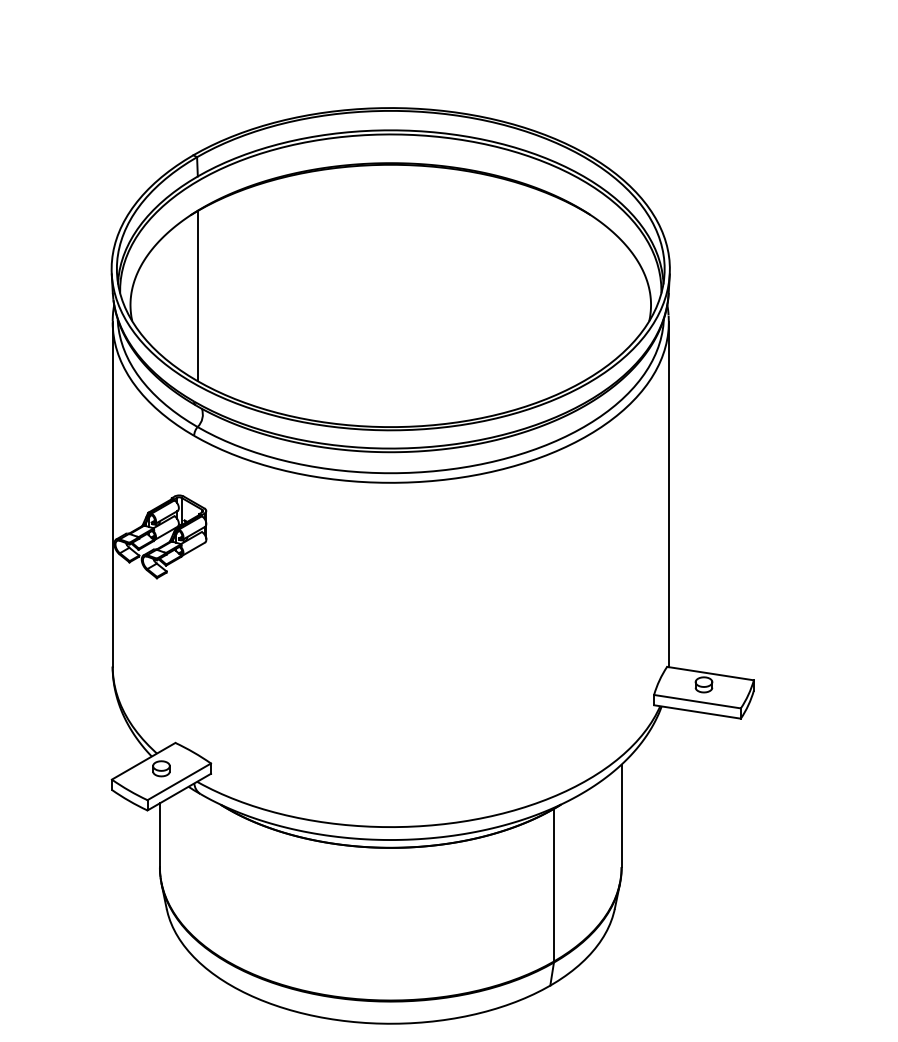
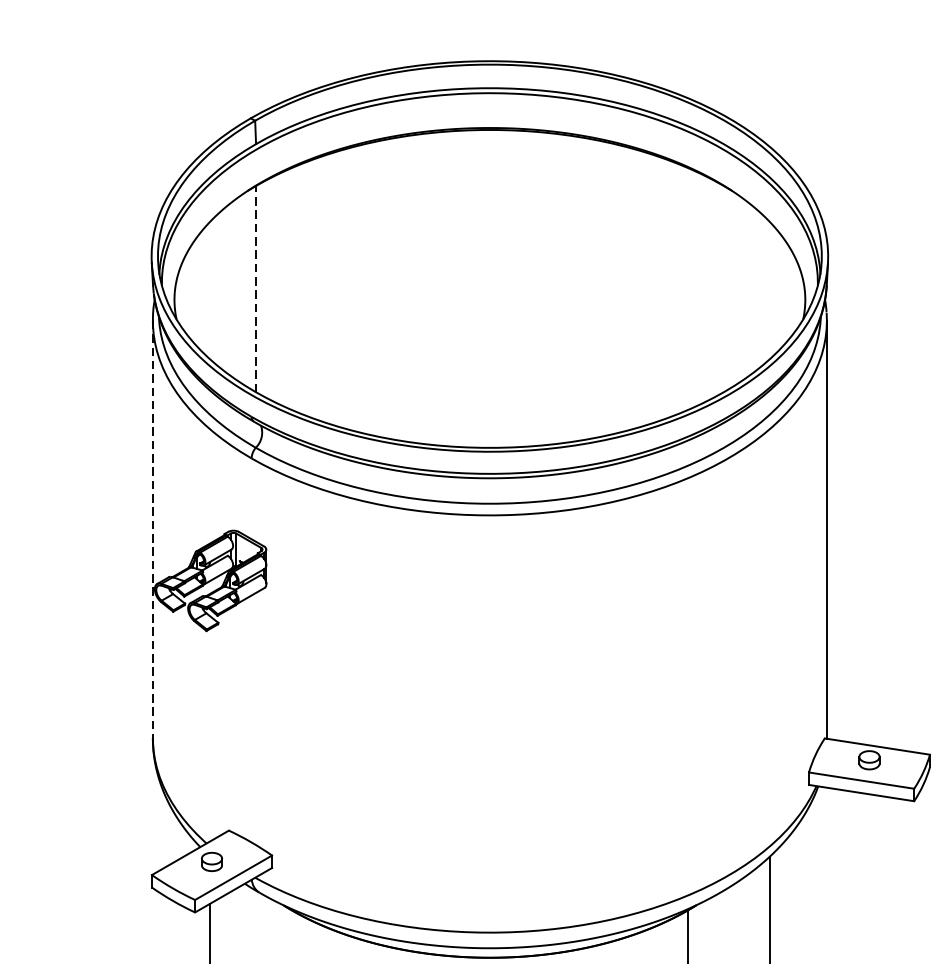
line: (197, 295) -> (255, 288), solid -> dashed
line: (112, 494) -> (152, 529), solid -> dashed

